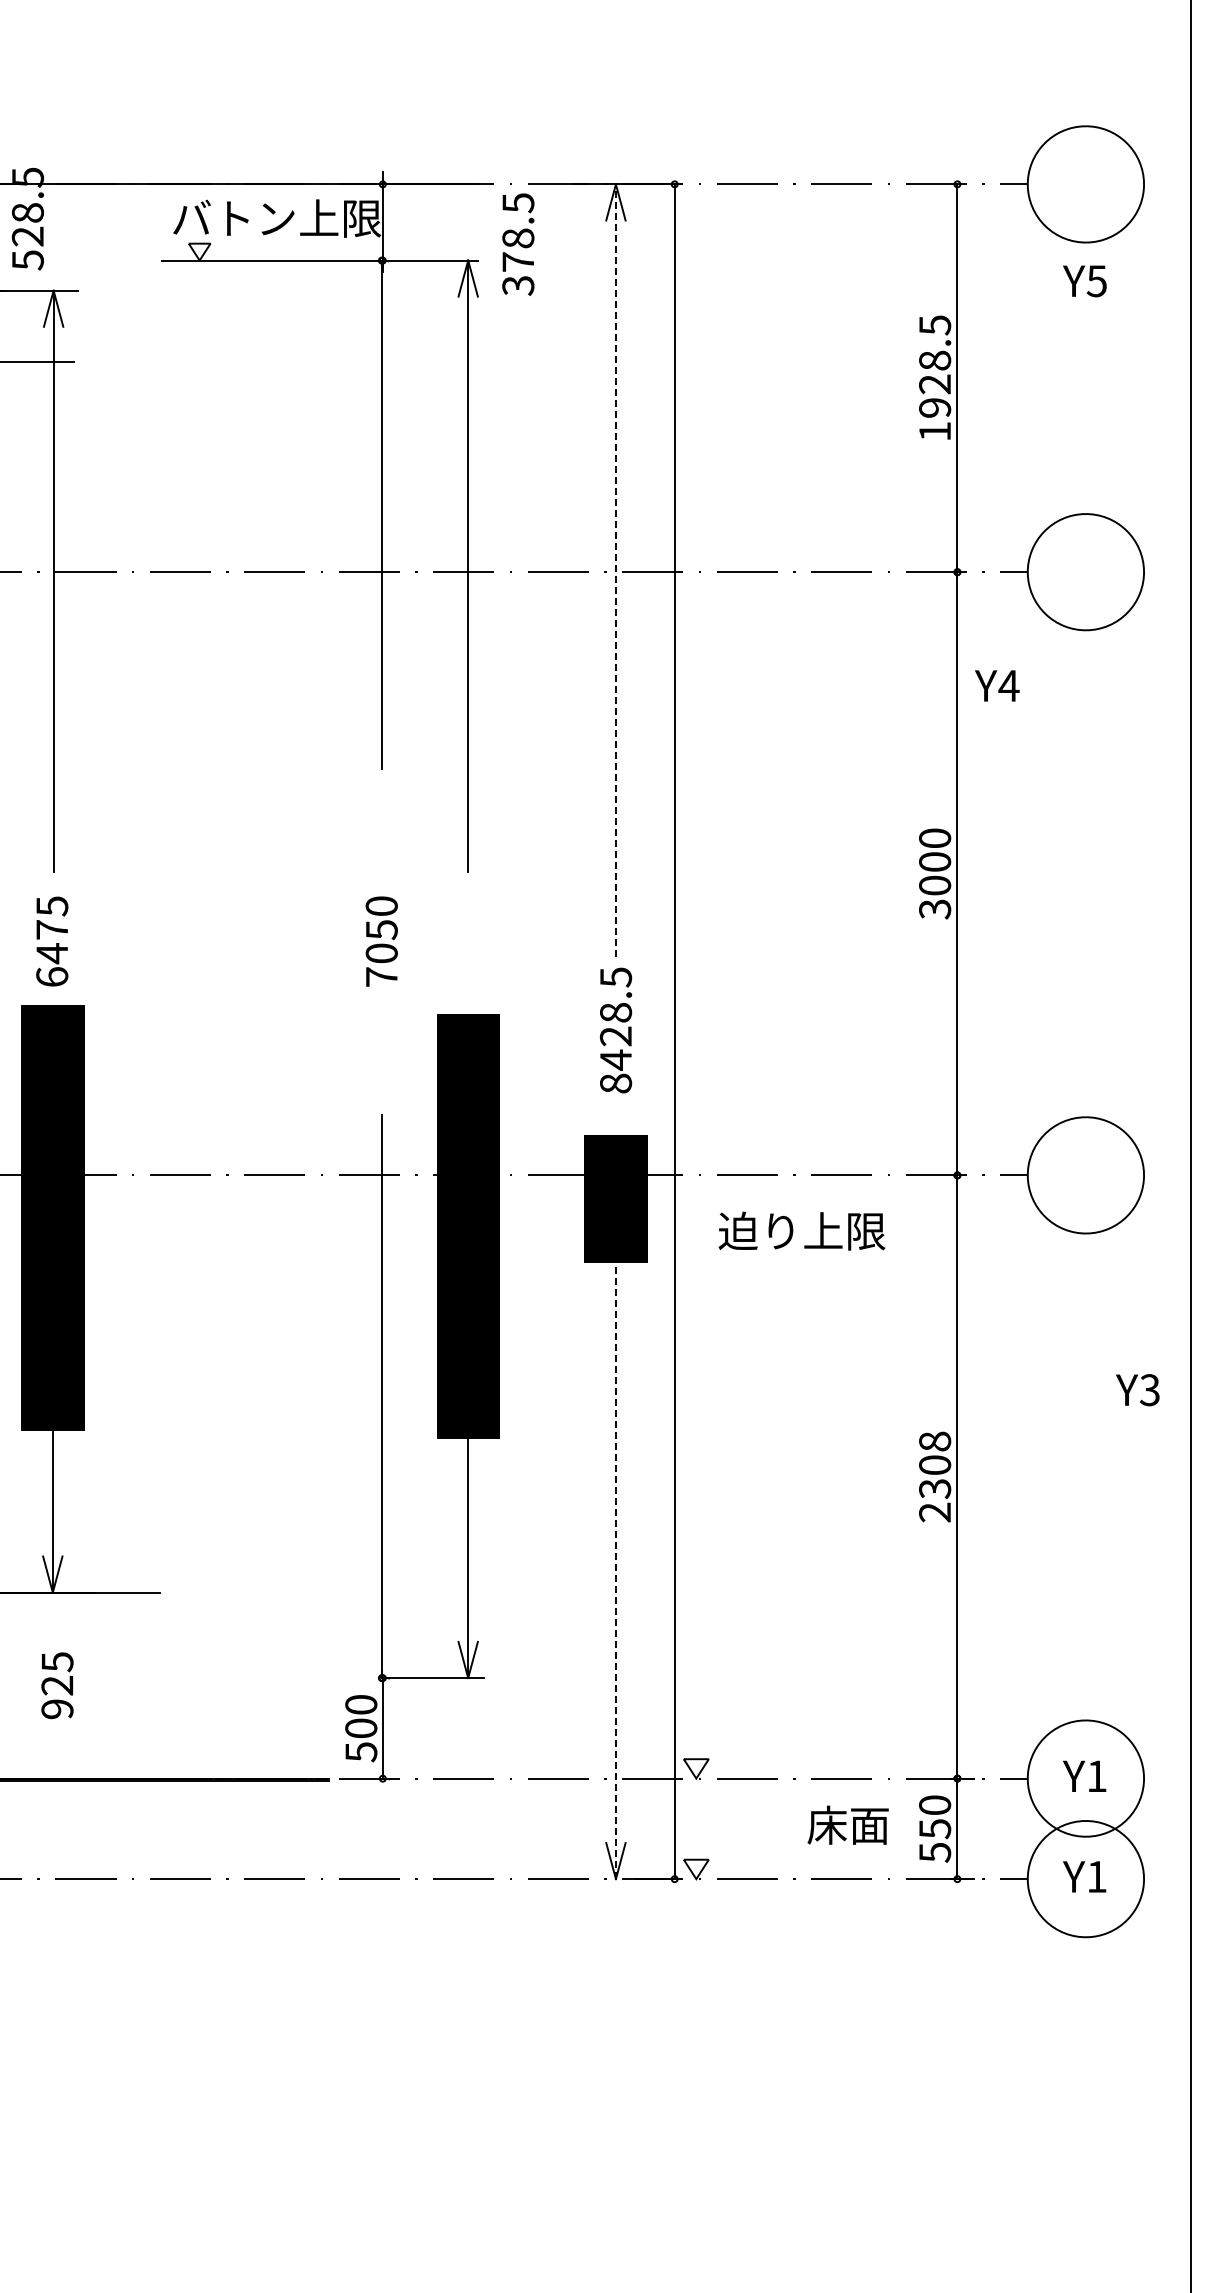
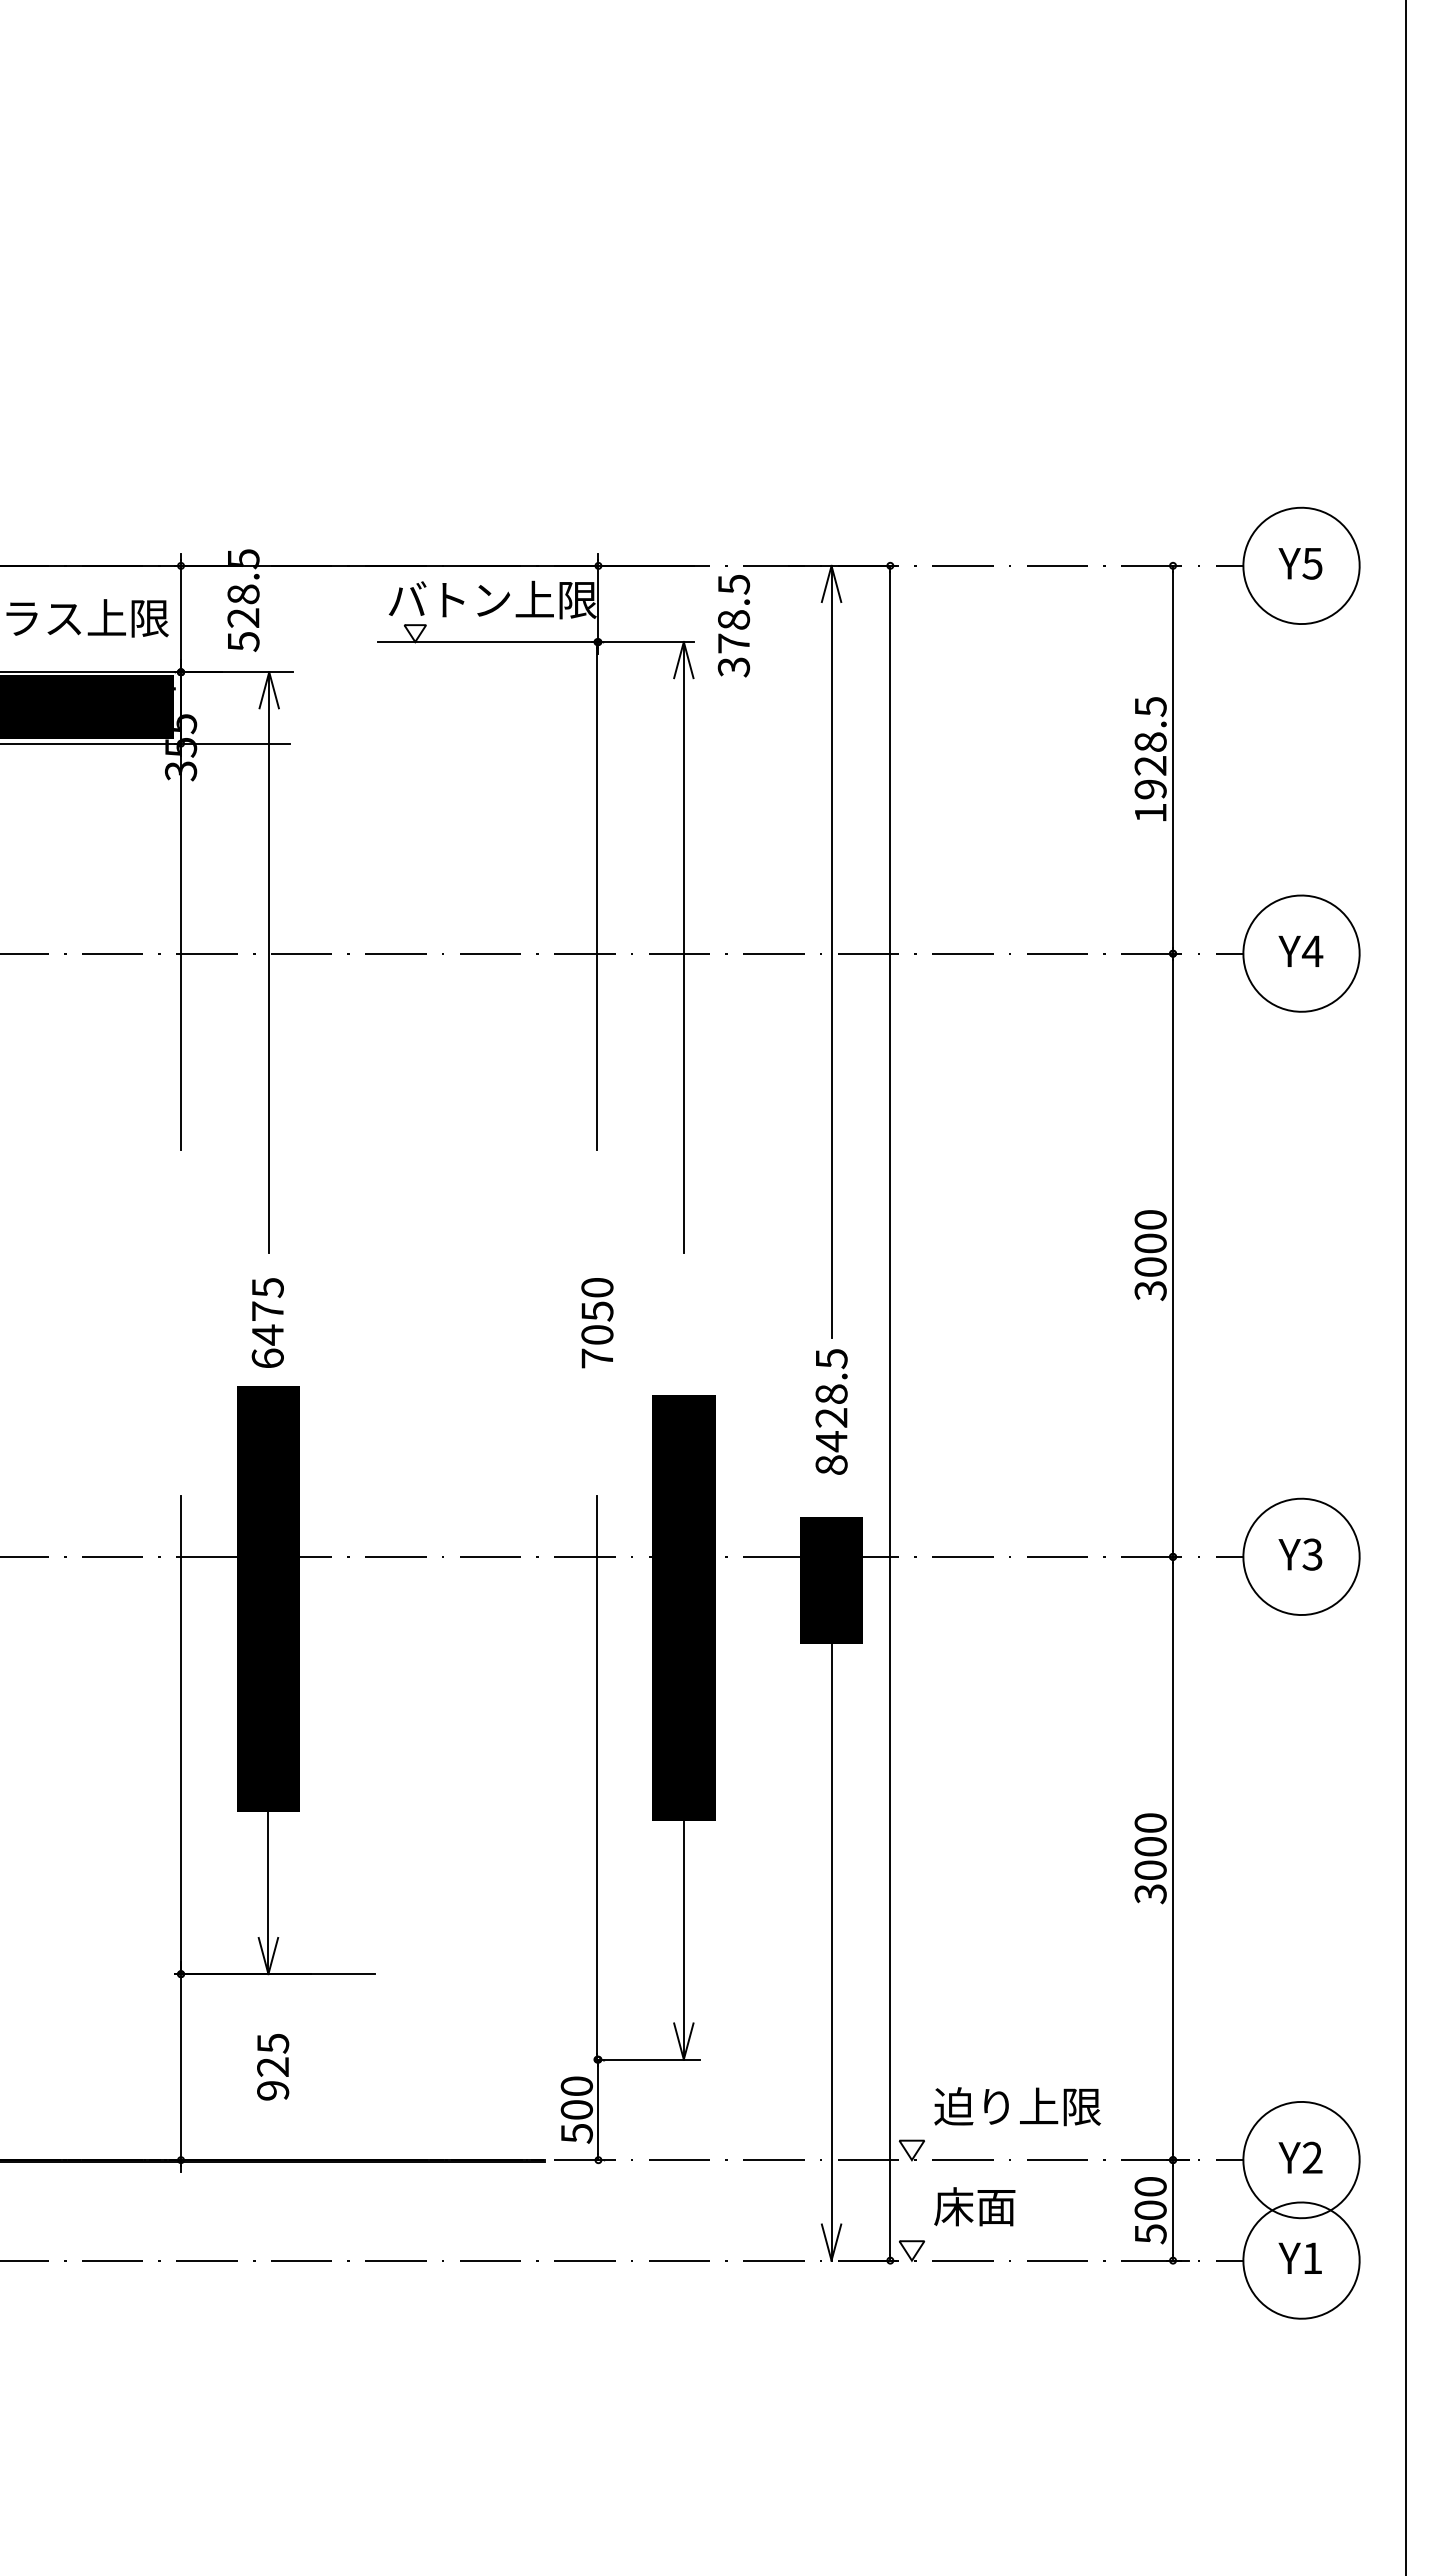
text: (1084, 281) -> (1300, 563), moved
line: (615, 570) -> (831, 951), dashed -> solid
text: (996, 686) -> (1300, 951), moved
text: (801, 1231) -> (1017, 2106), moved
text: (1137, 1390) -> (1300, 1554), moved
text: (934, 1477) -> (1150, 1858), 2308 -> 3000
line: (615, 1547) -> (831, 1928), dashed -> solid
text: (1096, 1776) -> (1312, 2157), Y1 -> Y2
text: (847, 1825) -> (974, 2206), moved
text: (934, 1829) -> (1150, 2210), 550 -> 500

